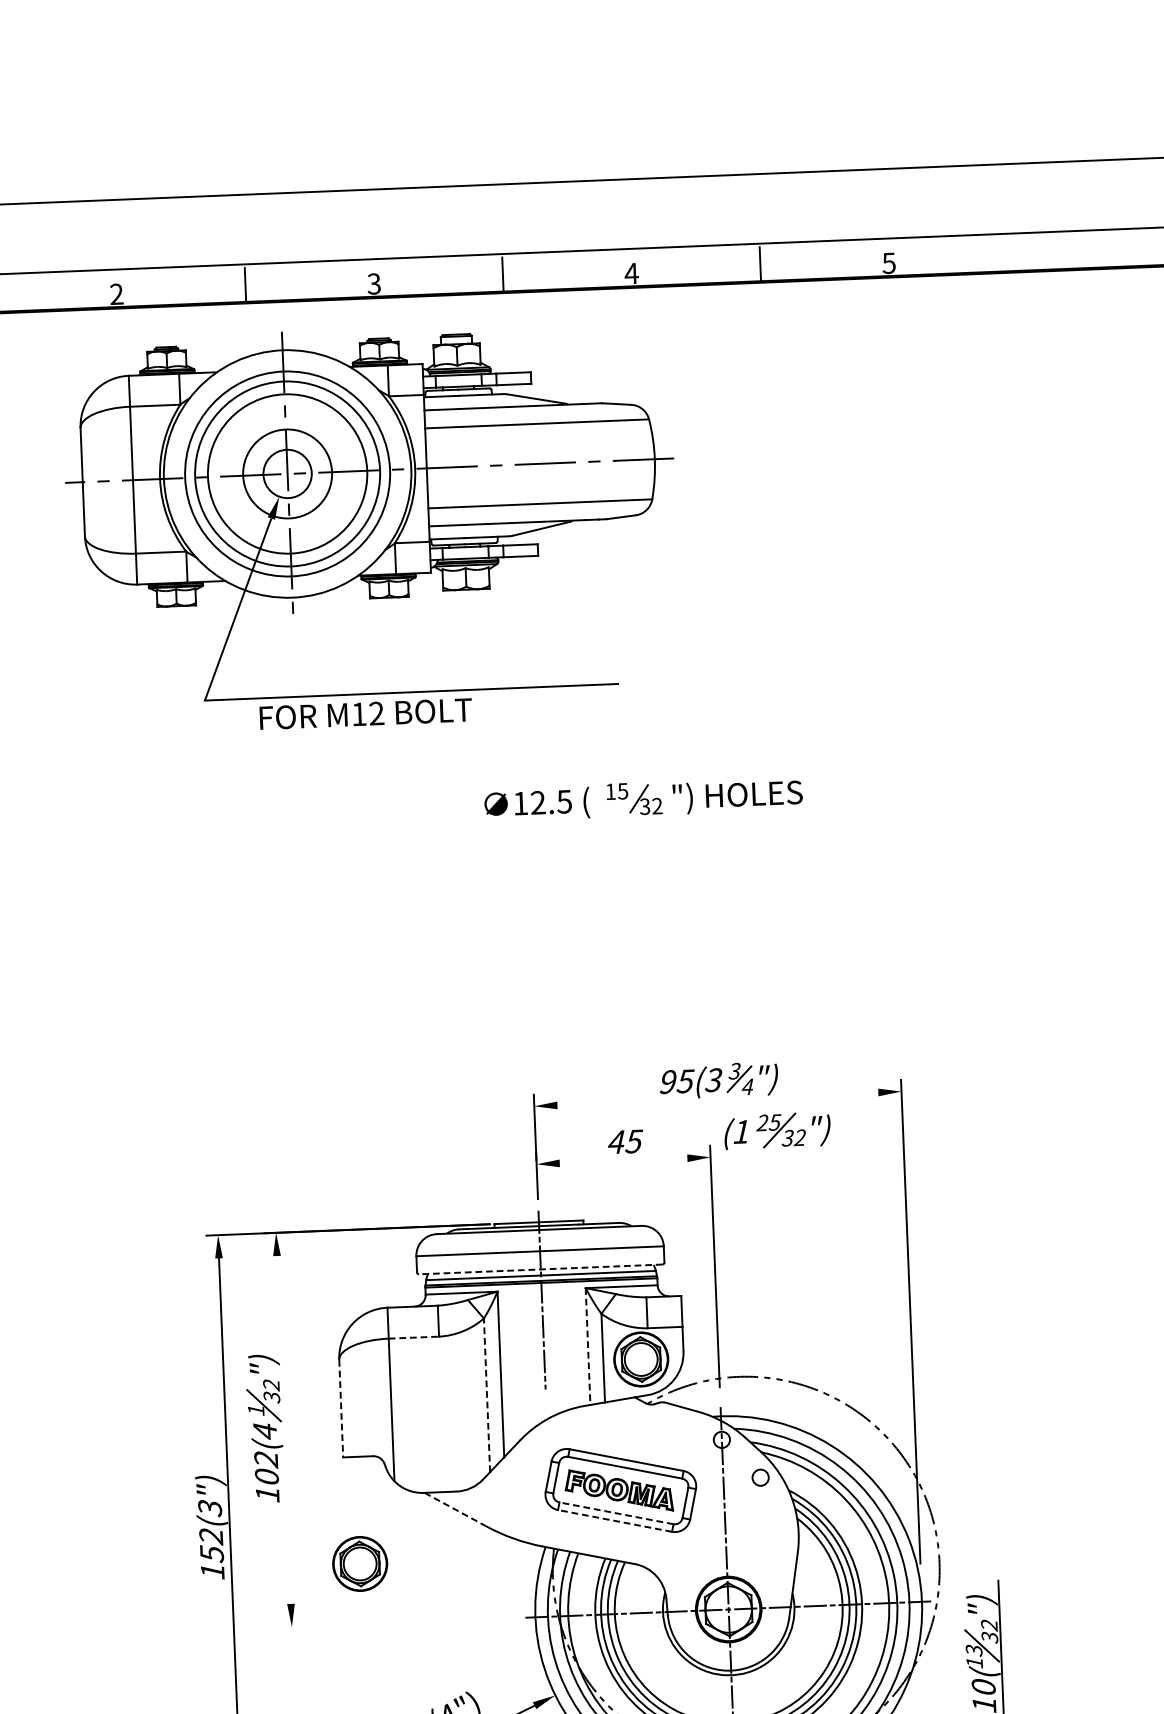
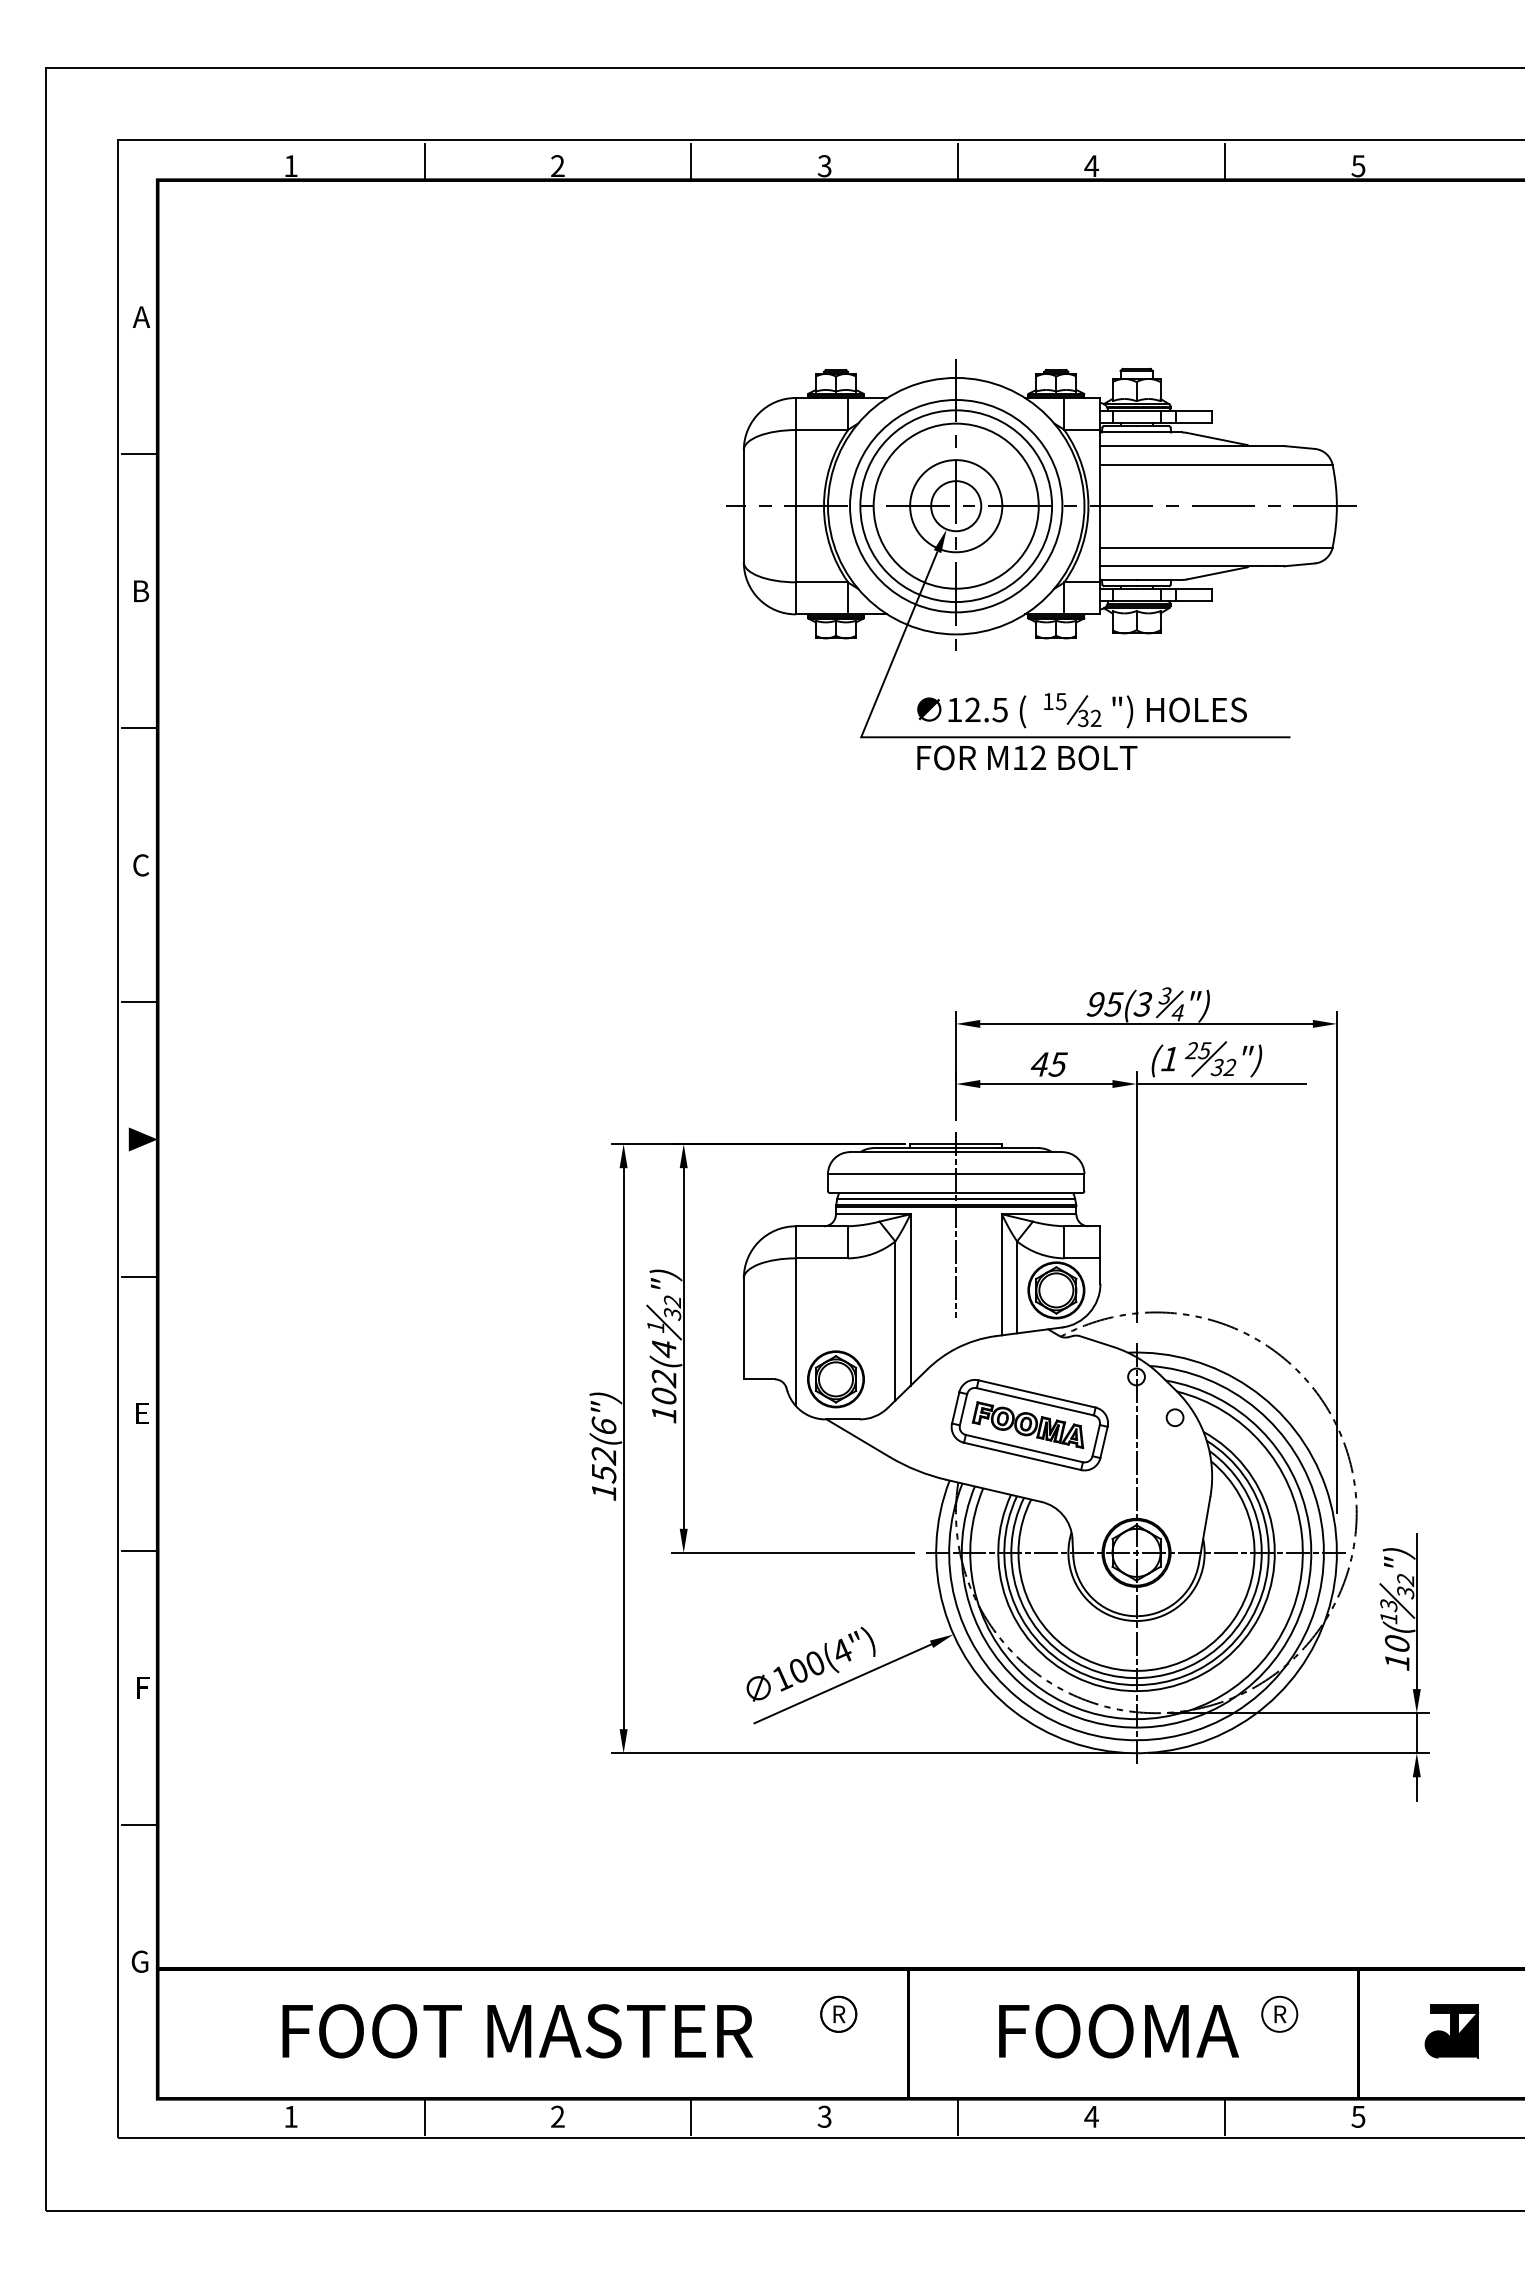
part: (372, 526) -> (1041, 564), moved
line: (717, 1098) -> (1146, 1023), added
line: (791, 1154) -> (1220, 1084), added
line: (623, 1161) -> (1046, 1084), added
line: (540, 1269) -> (955, 1193), dashed -> solid
line: (414, 1337) -> (822, 1258), dashed -> solid
line: (587, 1346) -> (1001, 1274), dashed -> solid
line: (487, 1395) -> (895, 1321), dashed -> solid
line: (340, 1409) -> (743, 1329), dashed -> solid
line: (283, 1429) -> (683, 1348), added
text: (209, 1508) -> (603, 1426), 152(3") -> 152(6")
line: (456, 1510) -> (858, 1438), dashed -> solid
line: (615, 1513) -> (1023, 1448), dashed -> solid
line: (614, 1521) -> (1022, 1456), dashed -> solid
part: (359, 1564) -> (835, 1379), moved
line: (396, 1622) -> (792, 1552), added

